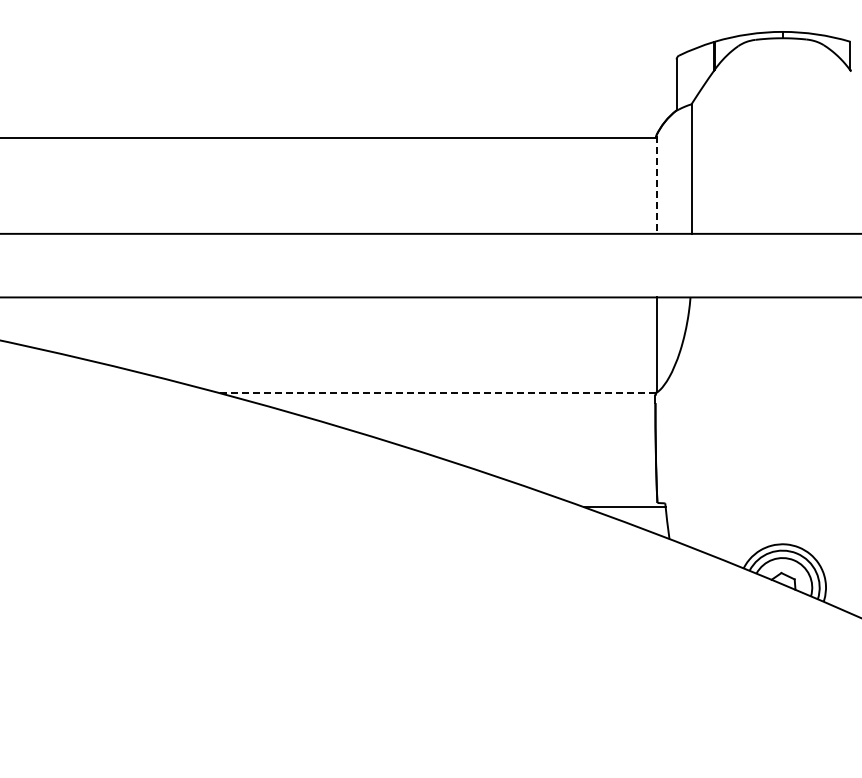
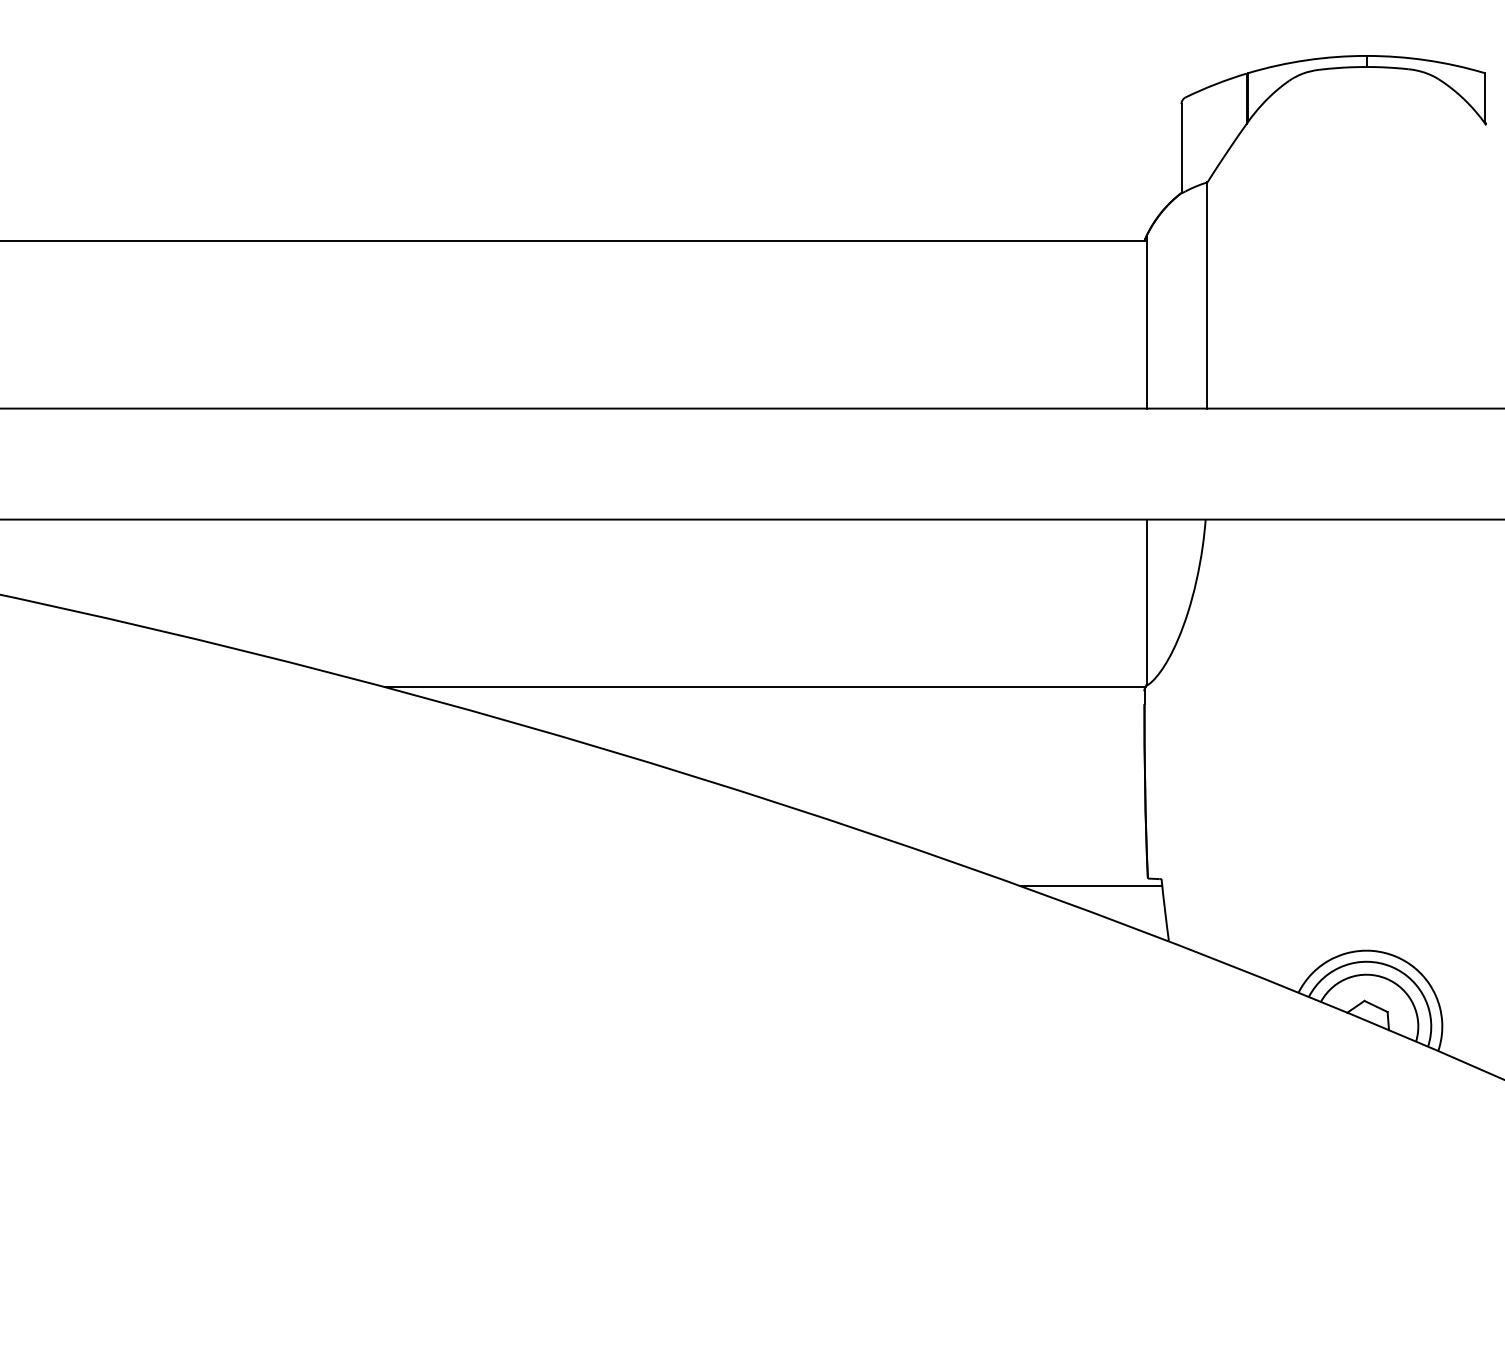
line: (656, 185) -> (1146, 324), dashed -> solid
line: (438, 393) -> (765, 687), dashed -> solid

